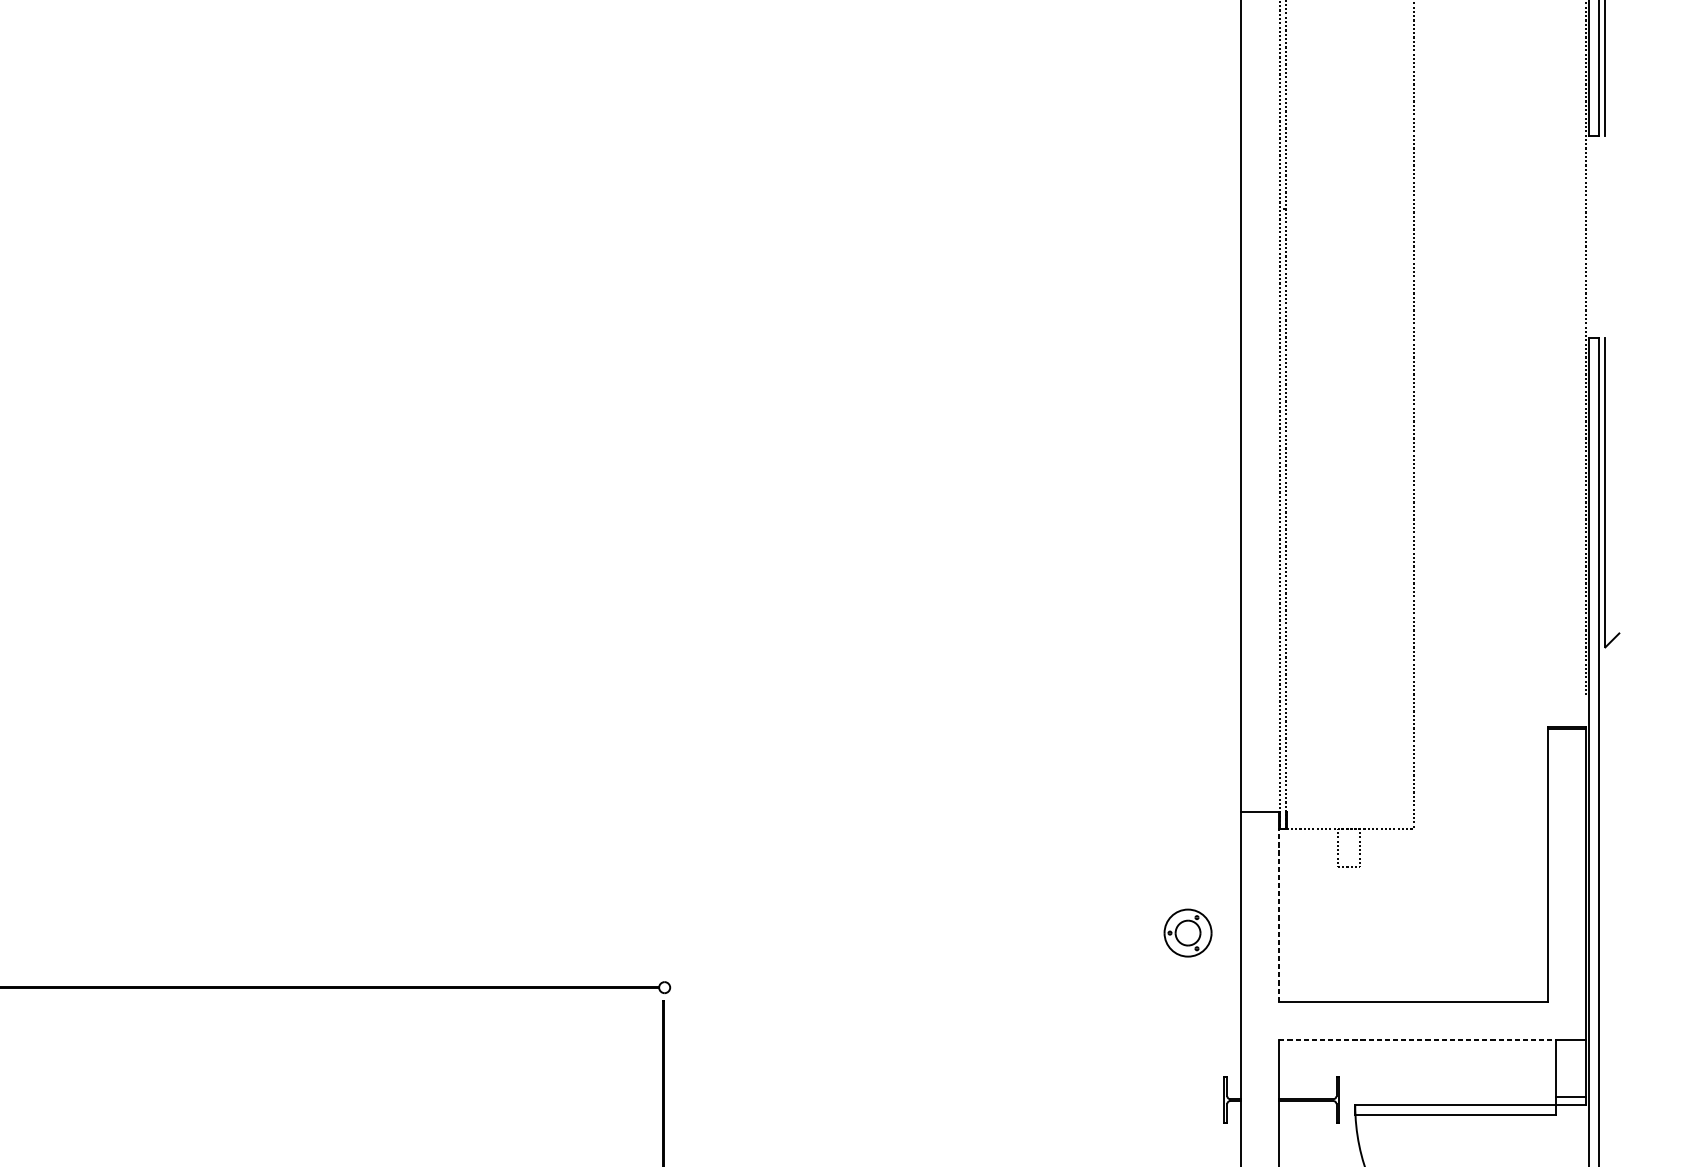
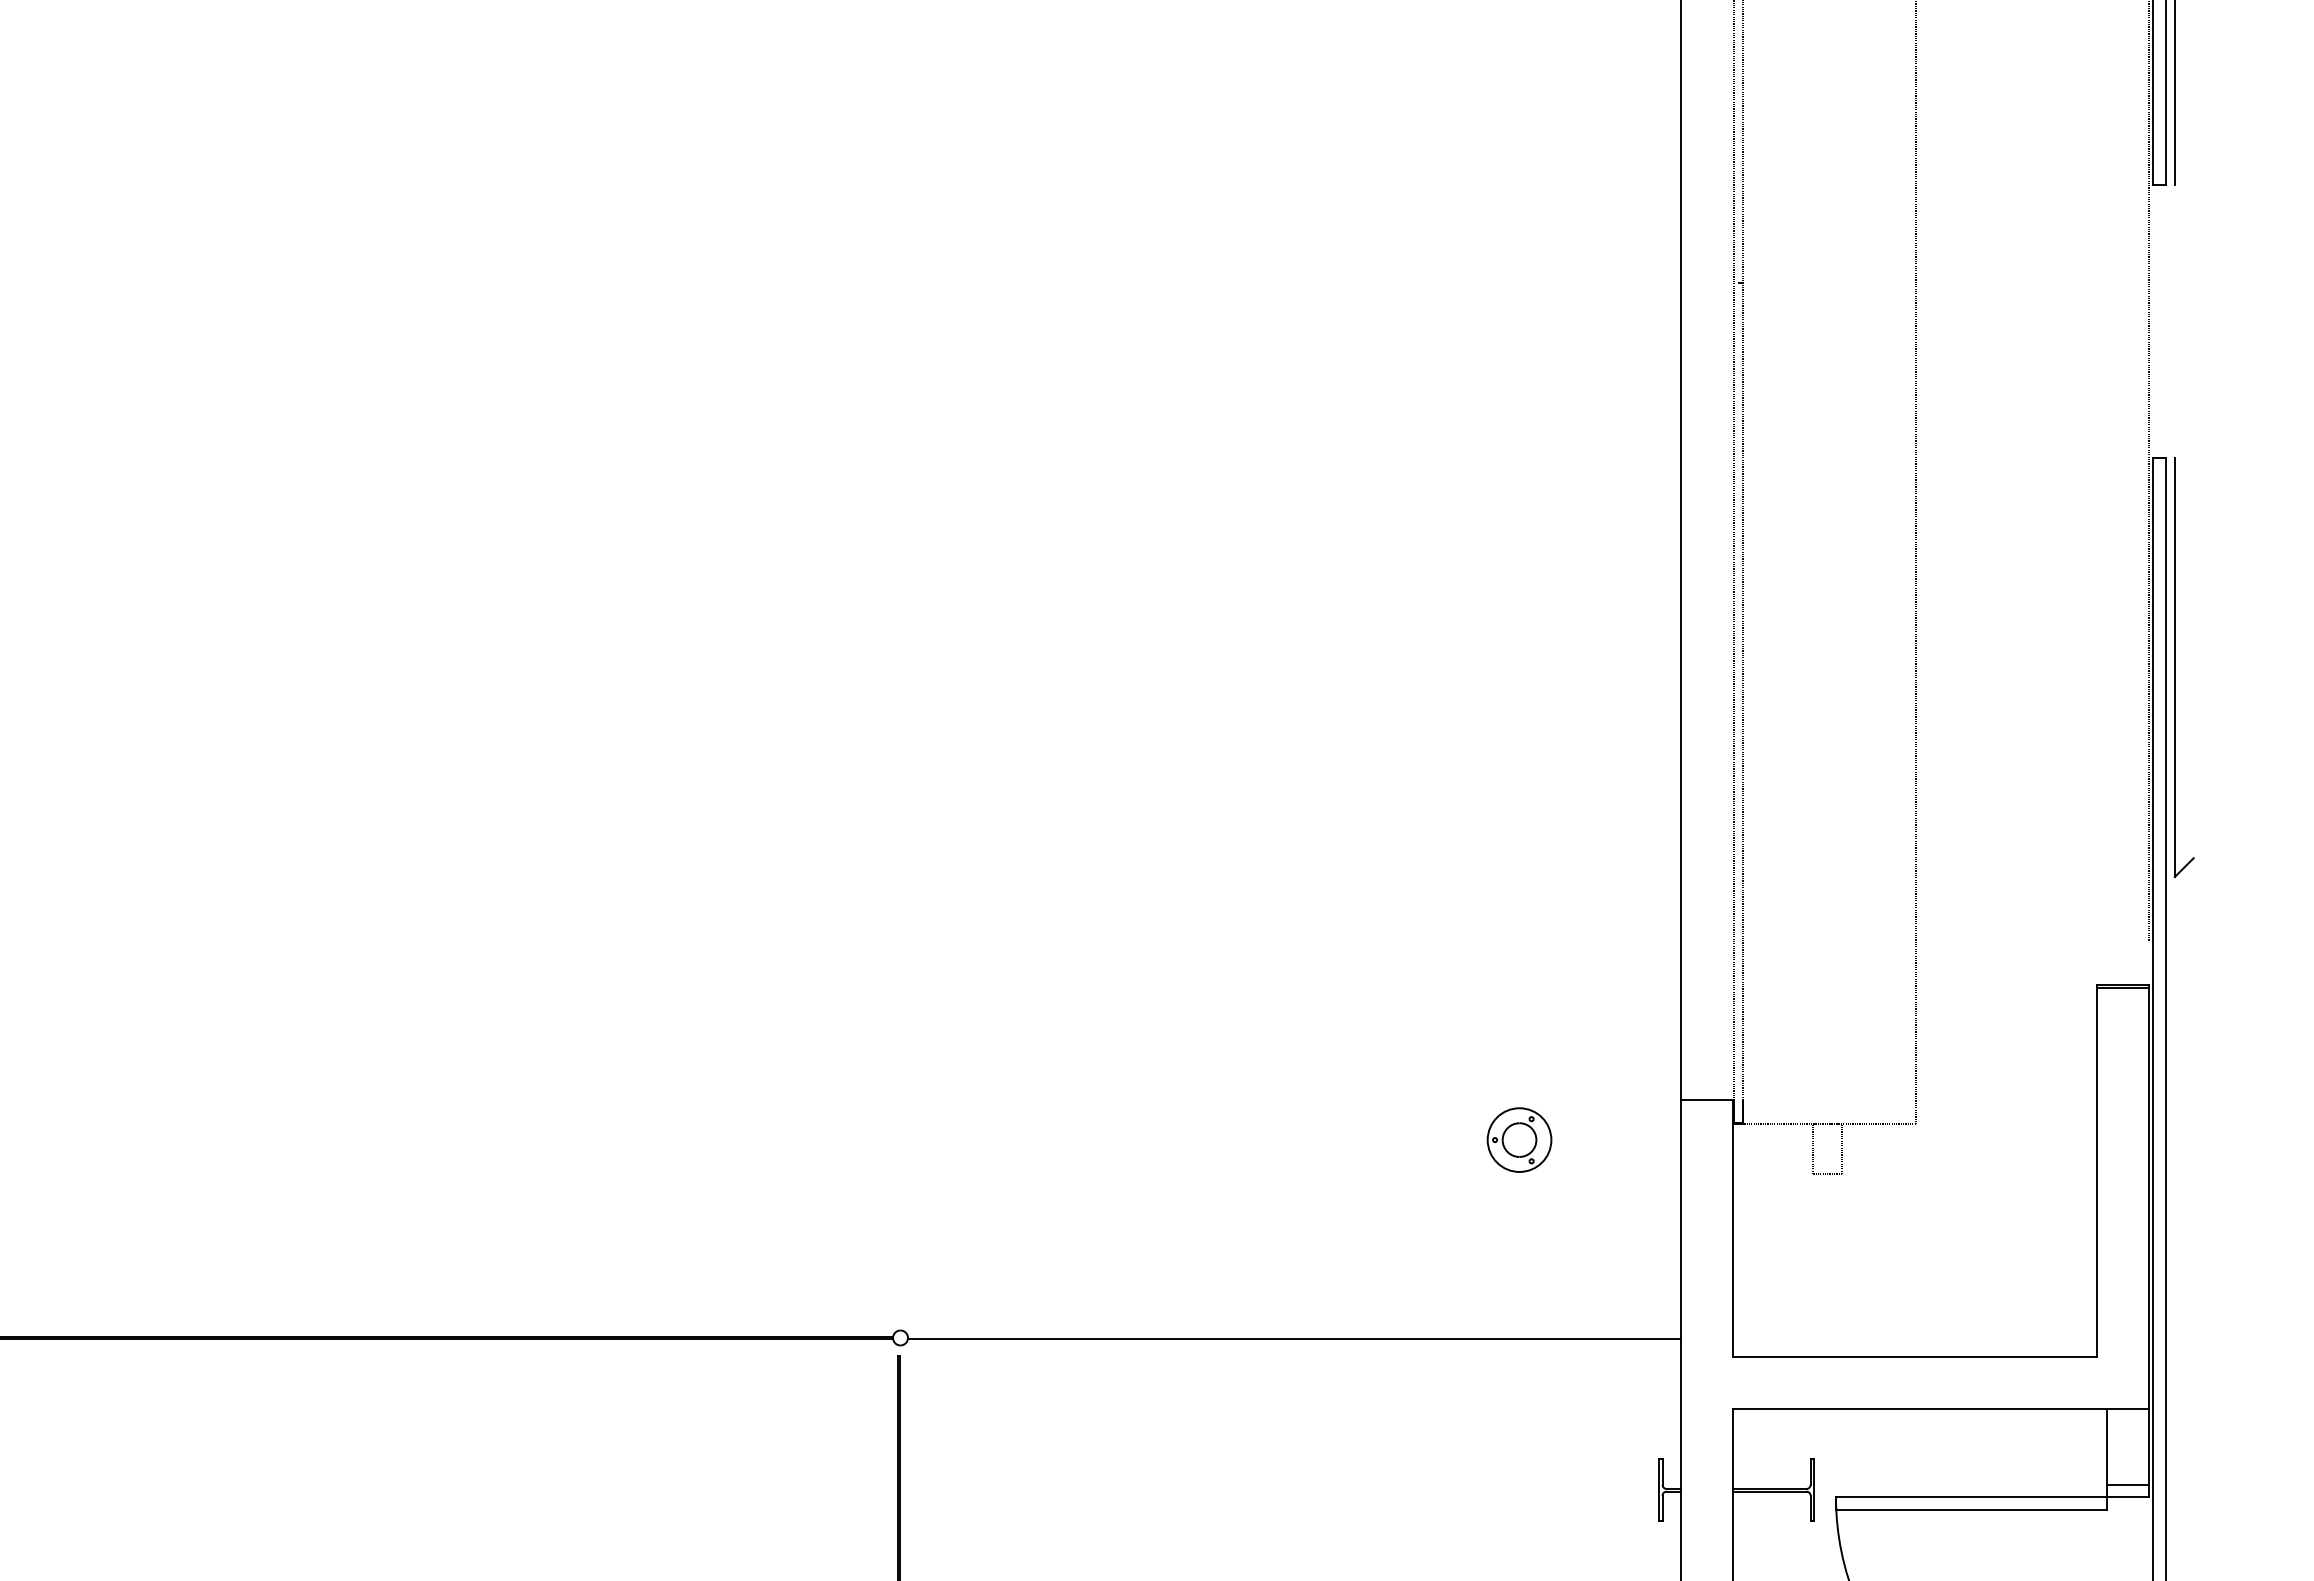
line: (1279, 915) -> (1733, 1240), dashed -> solid
part: (1188, 932) -> (1519, 1139), moved
line: (955, 988) -> (1294, 1338), added
line: (1417, 1039) -> (1920, 1408), dashed -> solid

